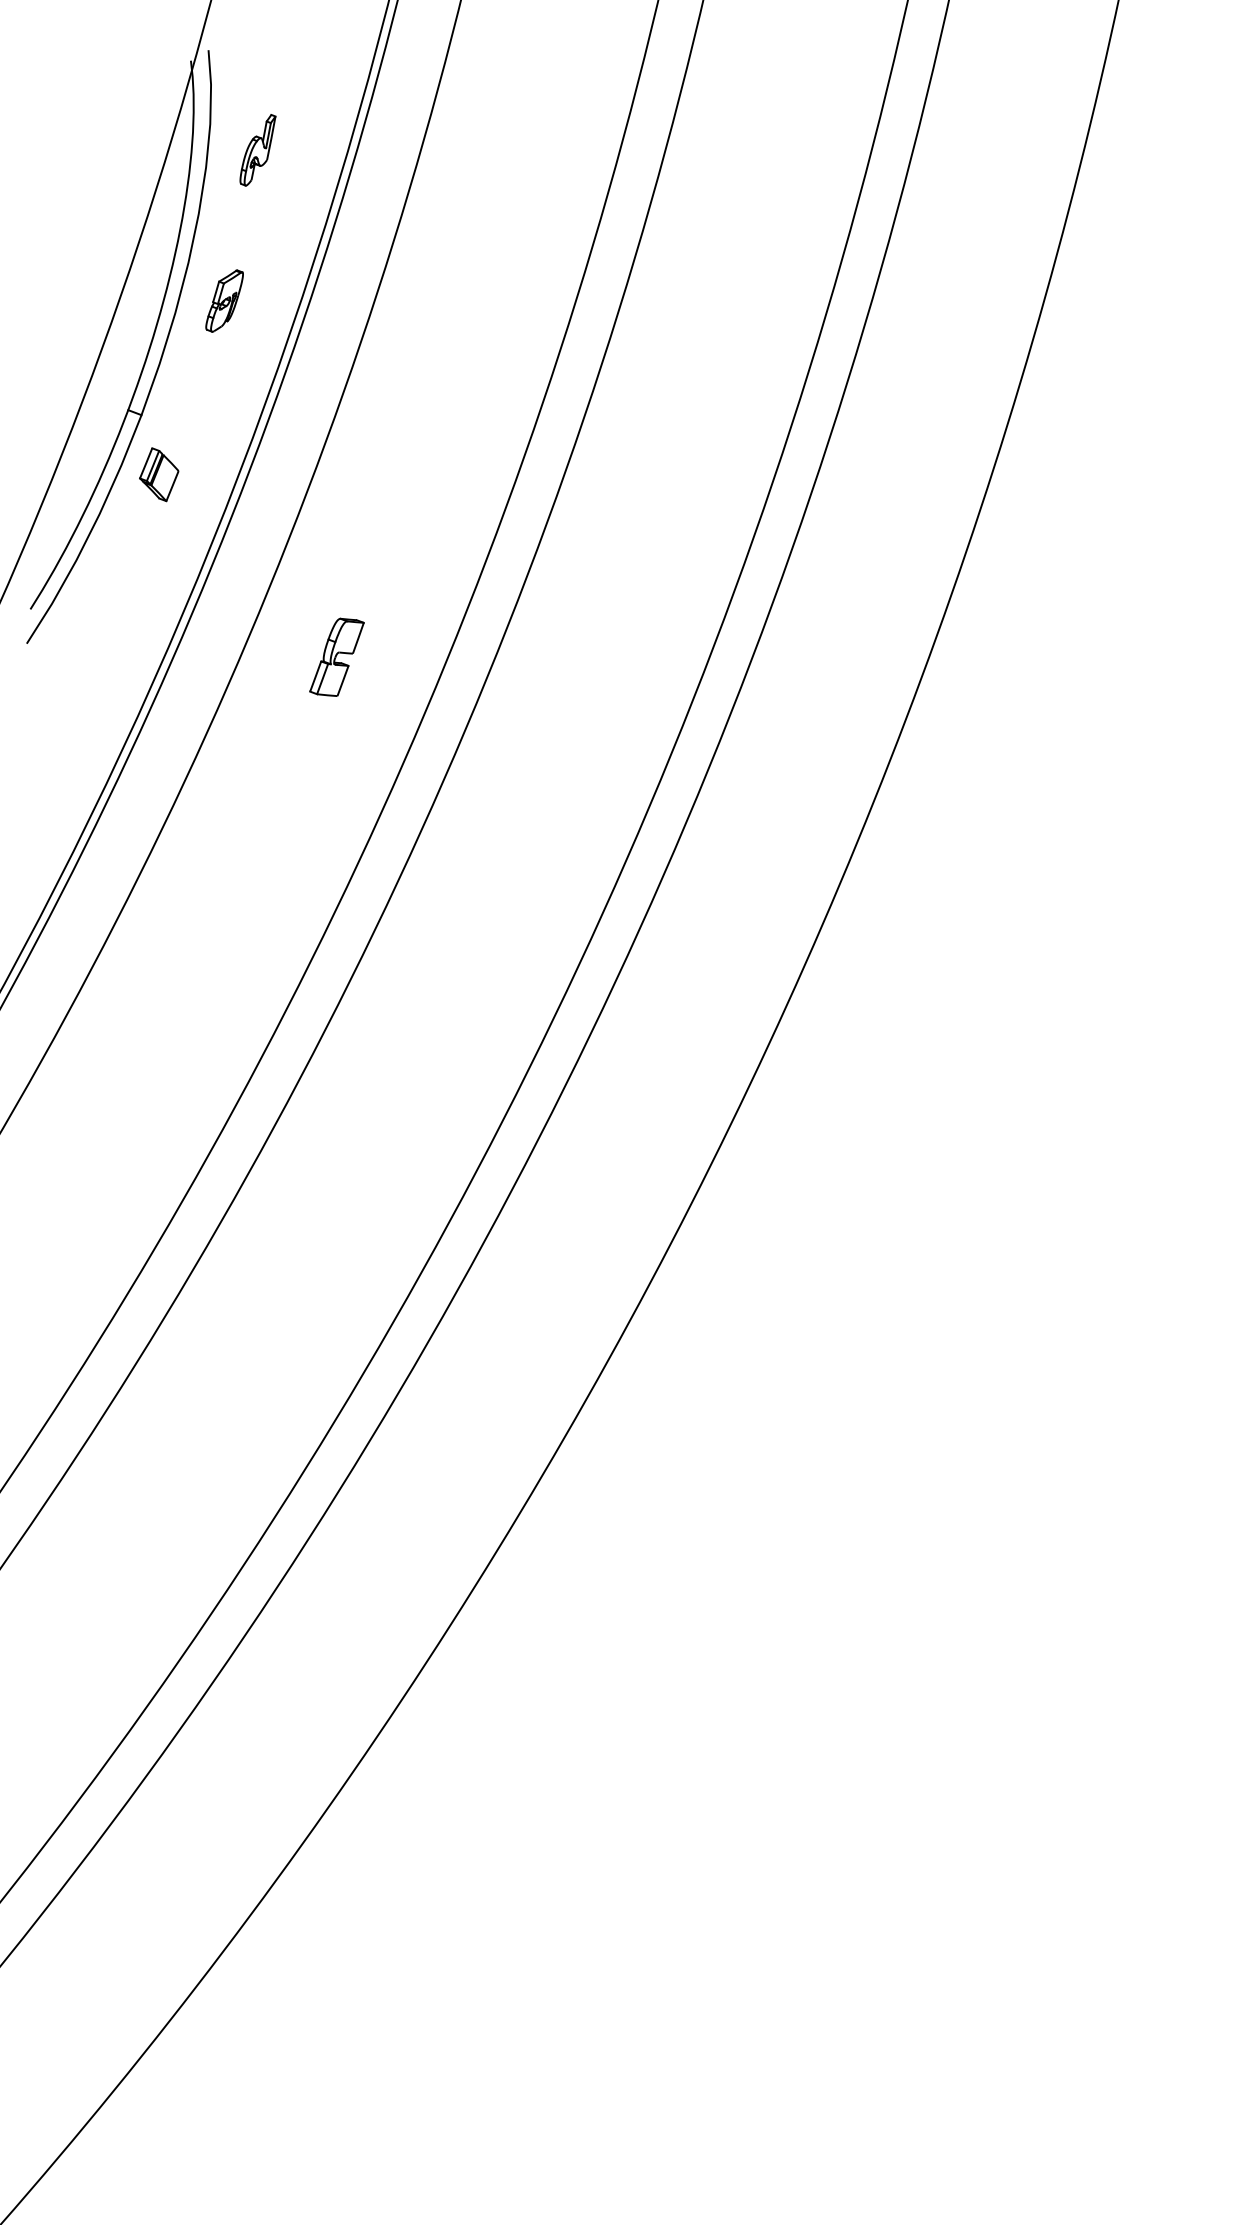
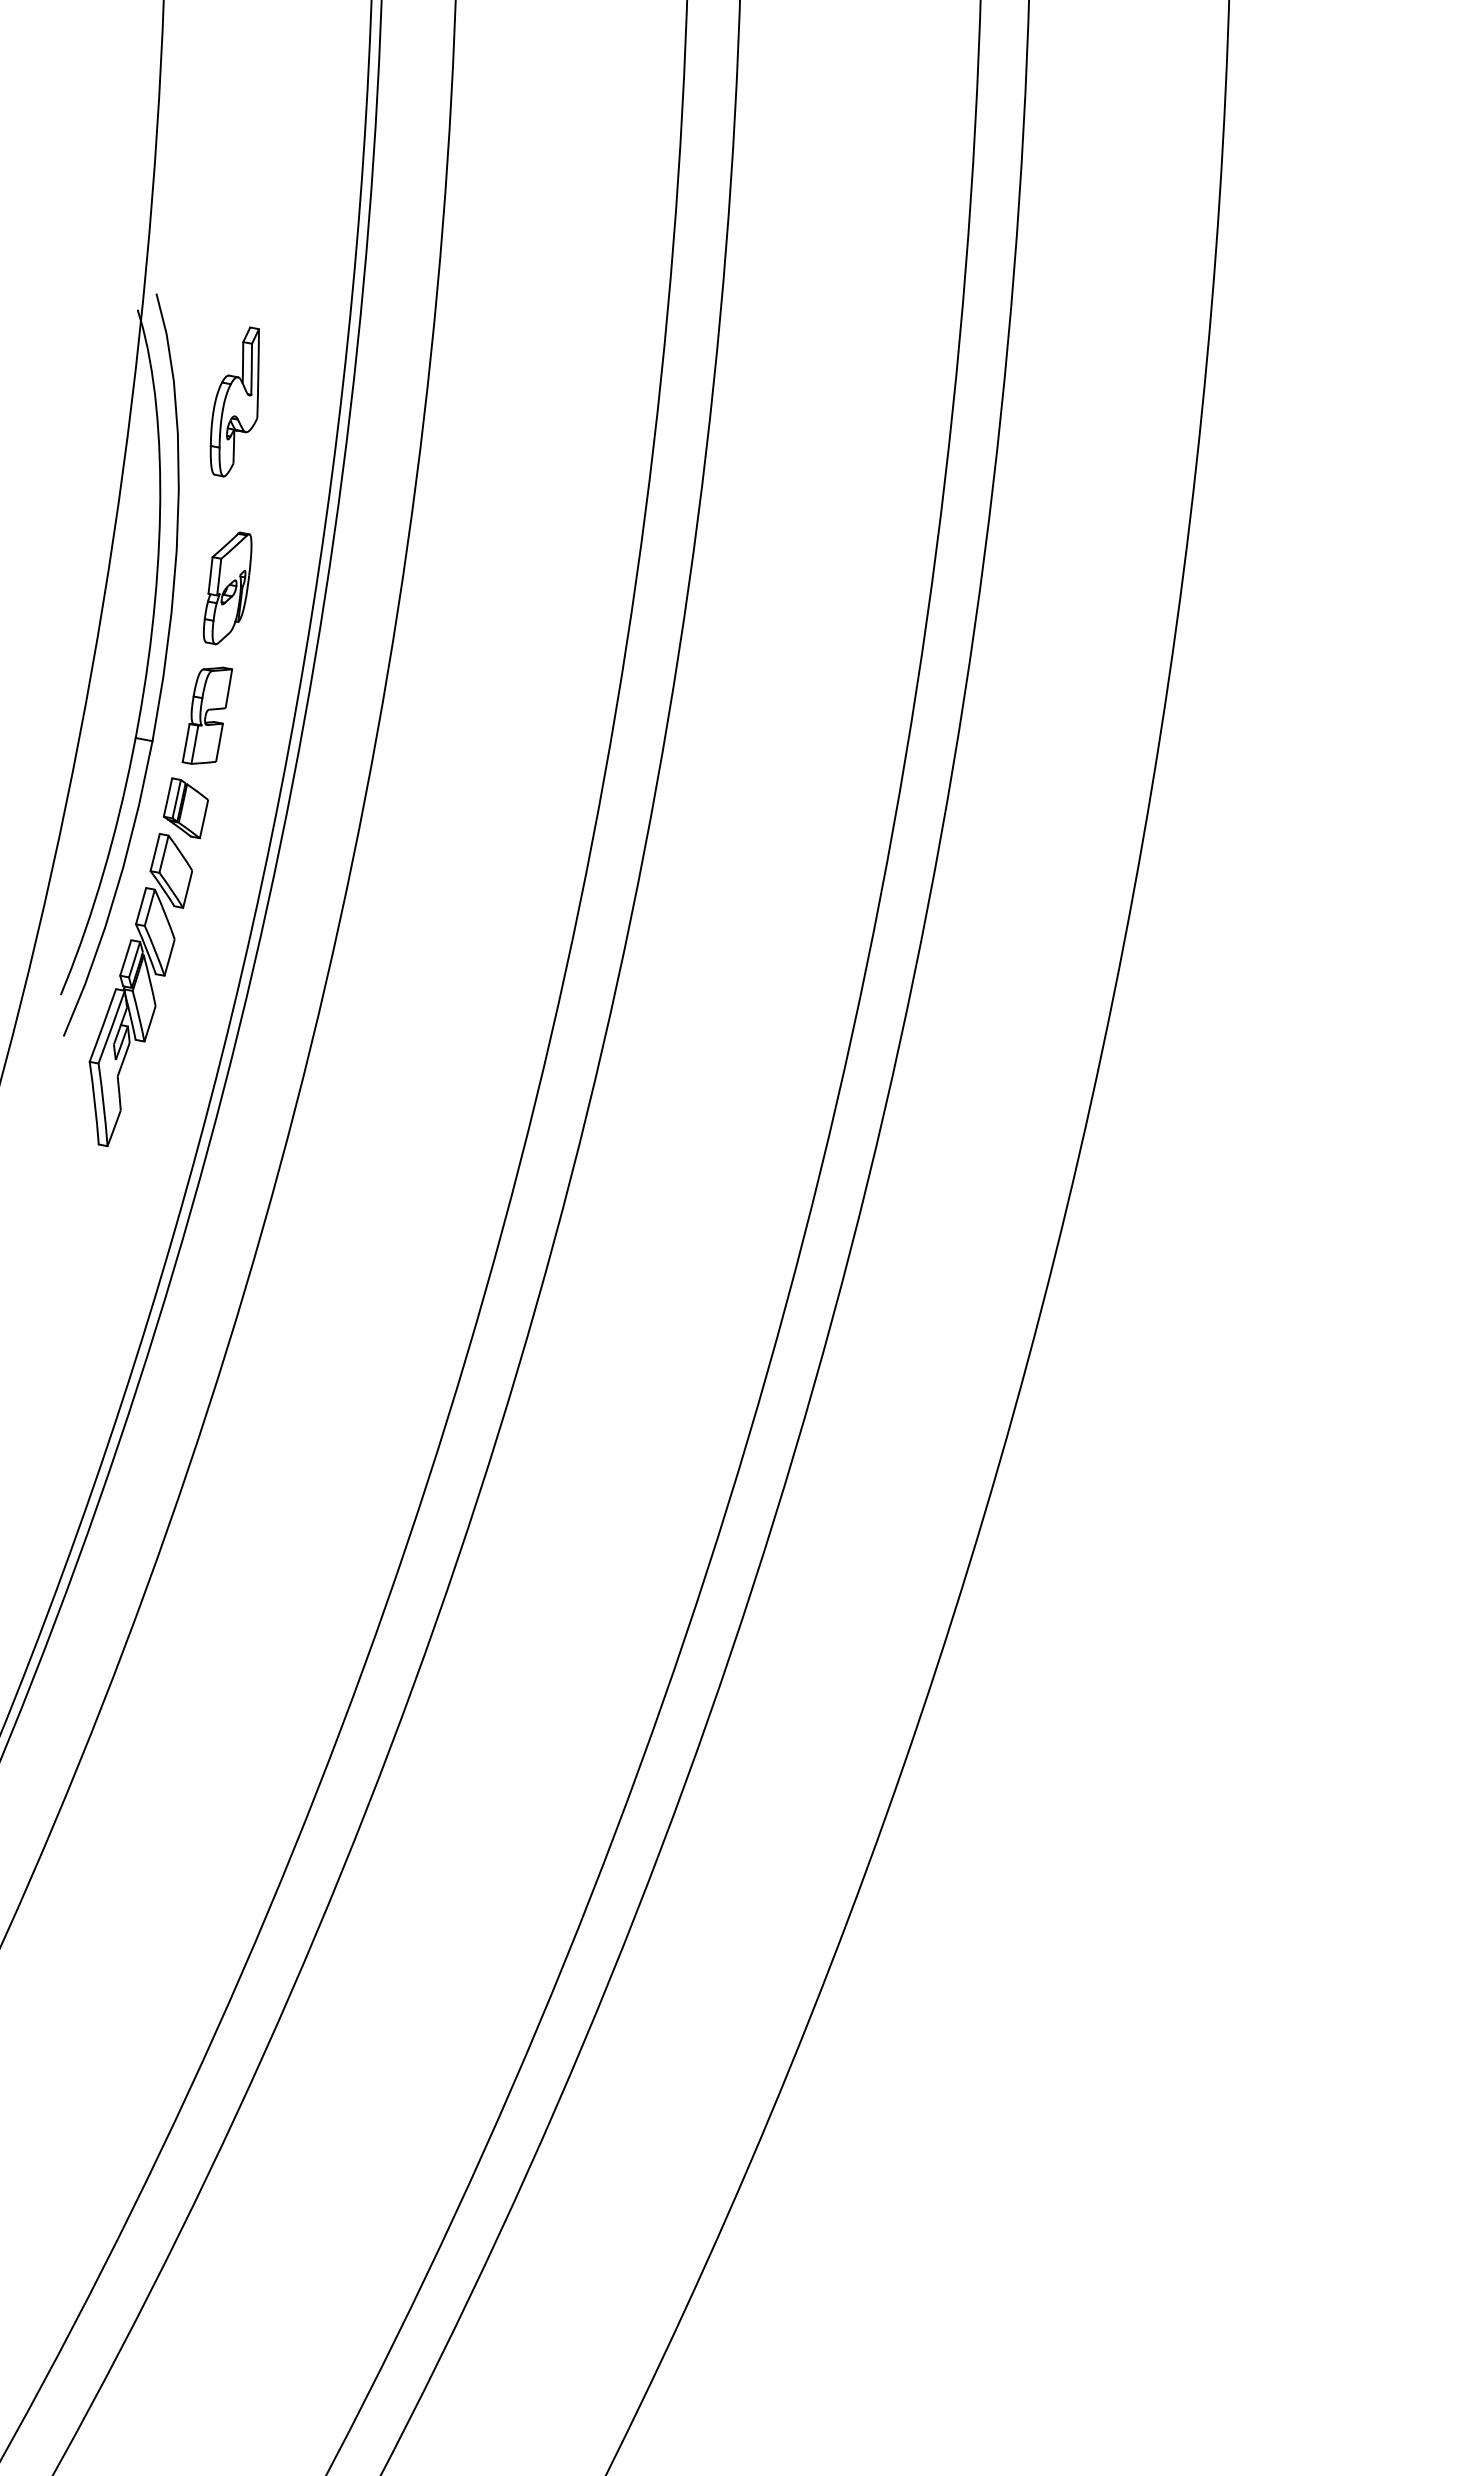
part: (257, 150) -> (235, 402), size x1.67
part: (224, 300) -> (227, 587), size x1.43
part: (97, 615) -> (141, 988), added
part: (336, 656) -> (206, 715), moved

